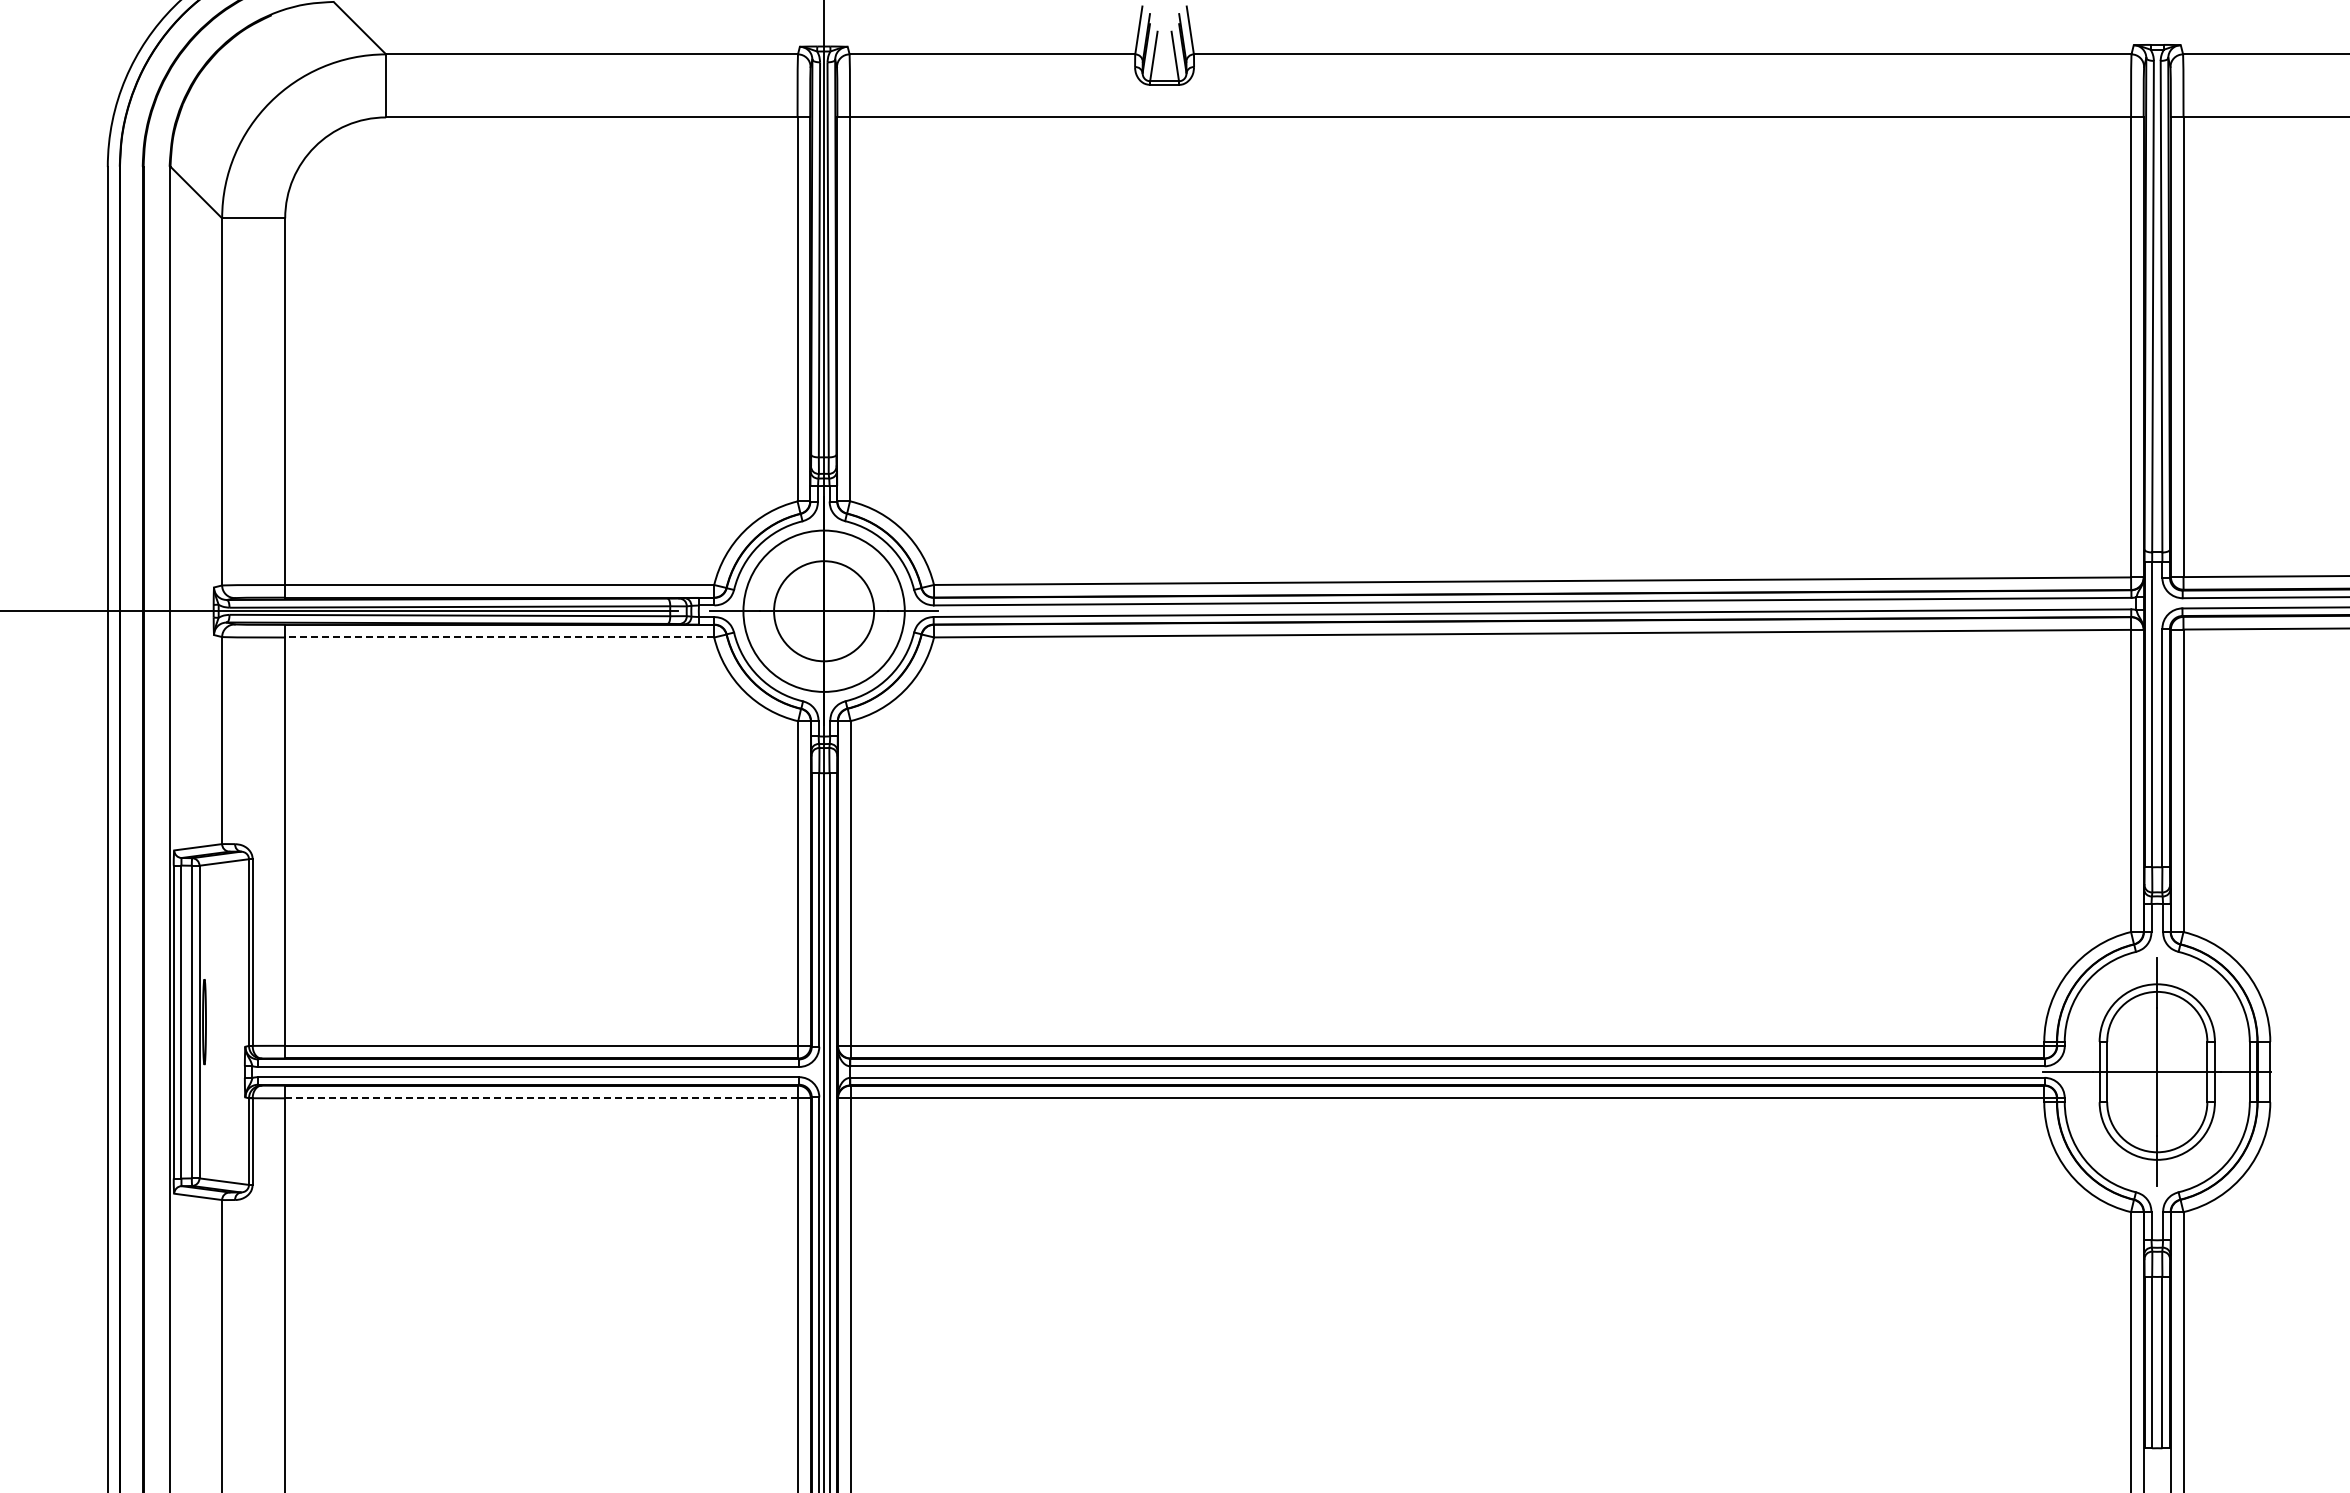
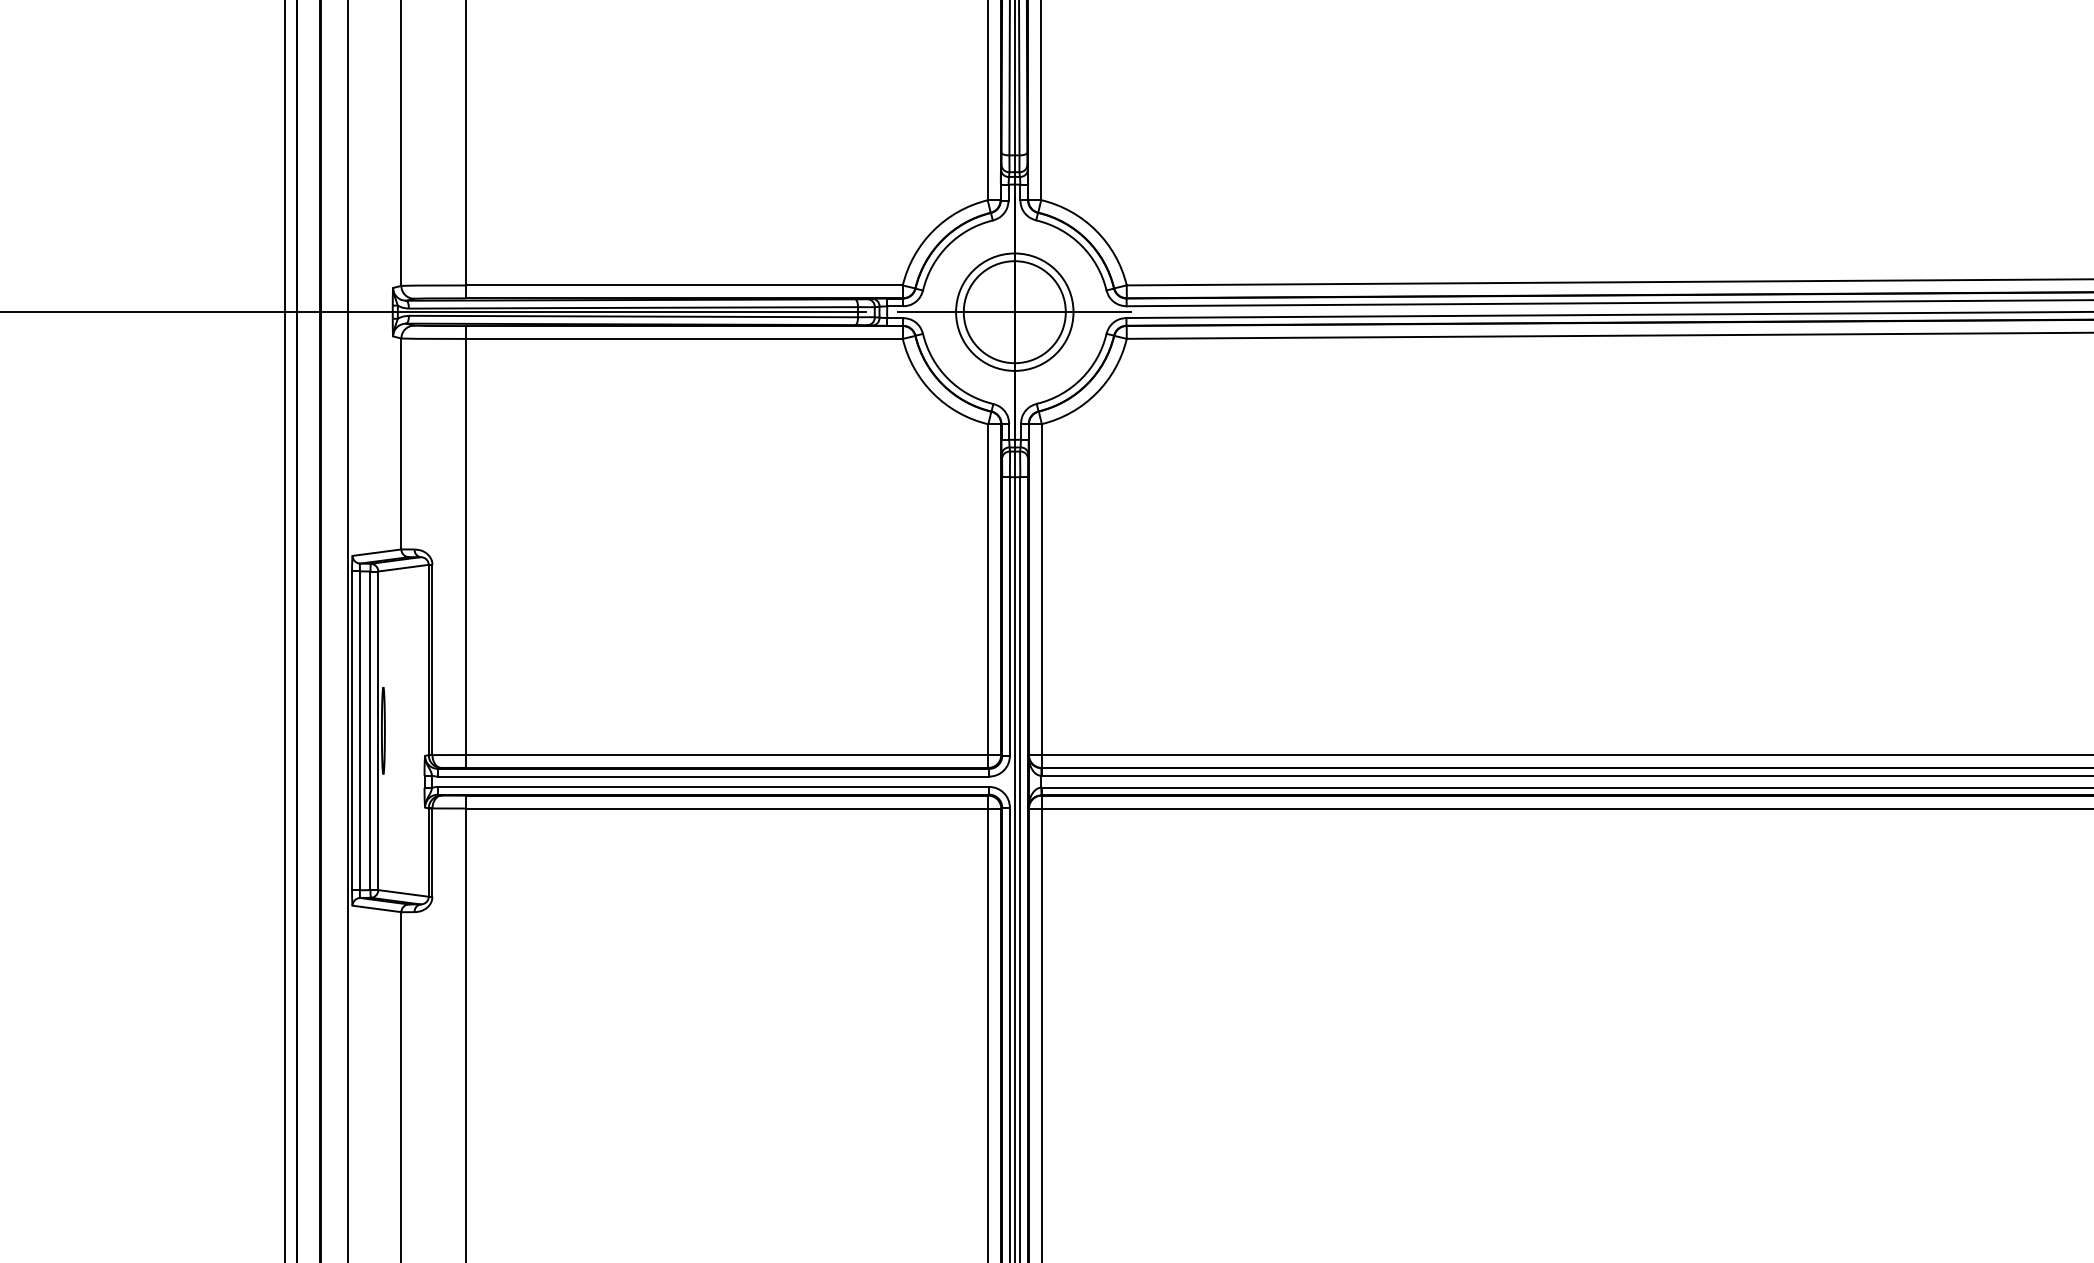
circle: (823, 610) -> (1014, 311), size x0.71
line: (499, 637) -> (684, 338), dashed -> solid
line: (541, 1098) -> (726, 808), dashed -> solid

